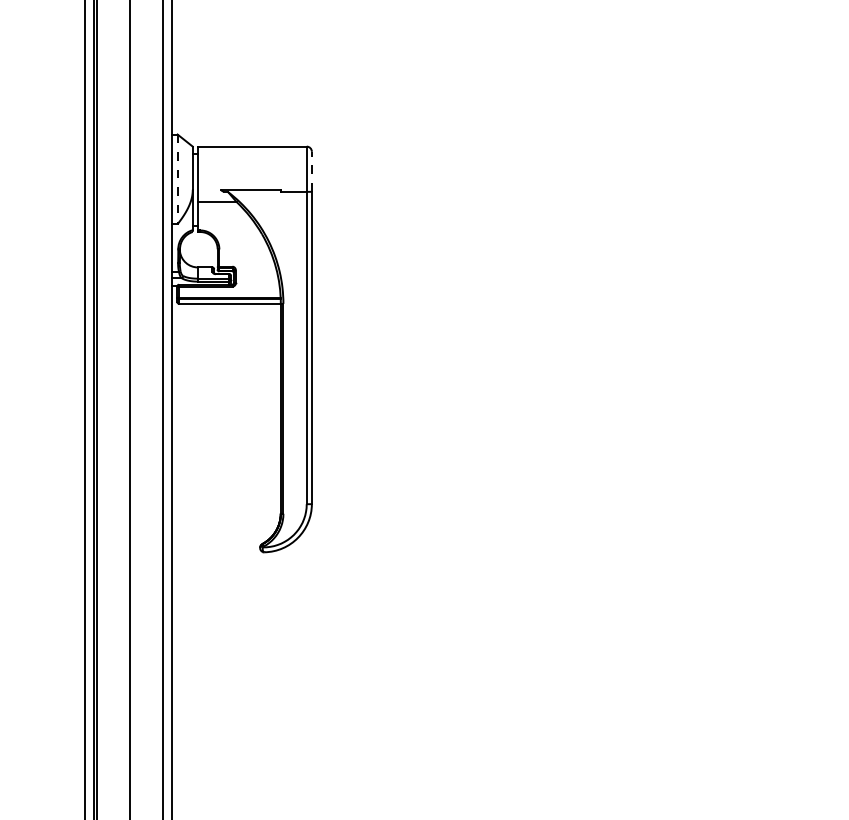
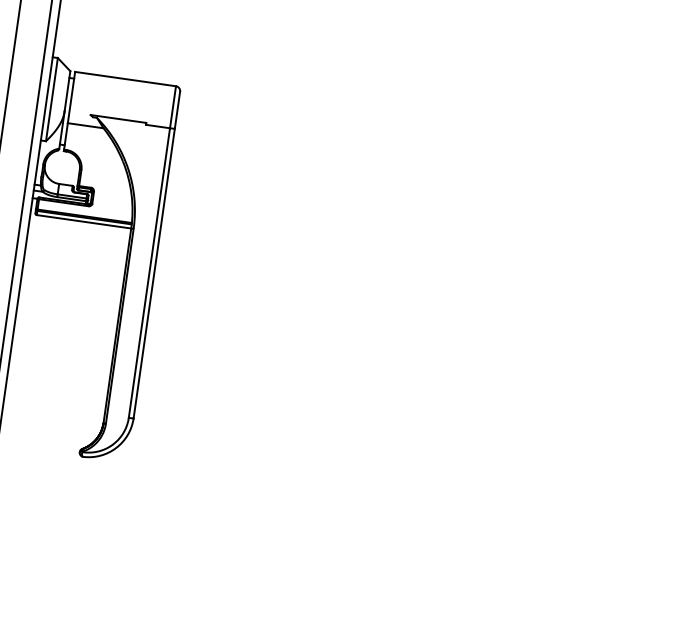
line: (311, 171) -> (177, 109), dashed -> solid
line: (177, 179) -> (51, 99), dashed -> solid

